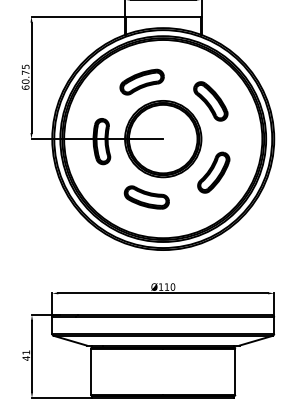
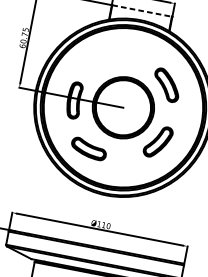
line: (163, 16) -> (142, 11), solid -> dashed
part: (141, 81) -> (115, 58), removed
part: (146, 197) -> (88, 148), moved

